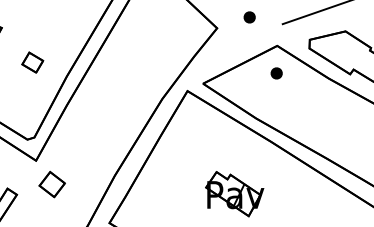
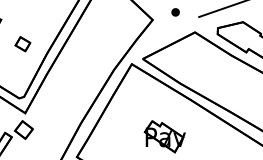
part: (276, 73) -> (194, 51), removed
part: (51, 184) -> (23, 129), moved

